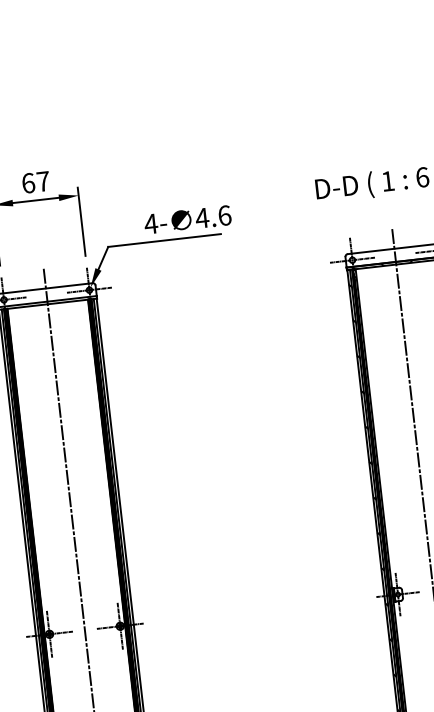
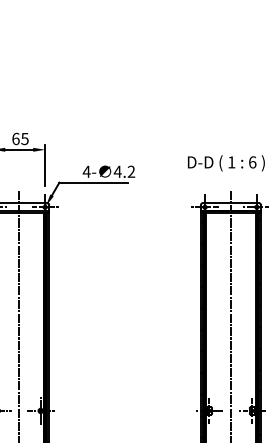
text: (42, 182) -> (24, 139), 67 -> 65
text: (224, 215) -> (131, 171), 4.6 -> 4.2

